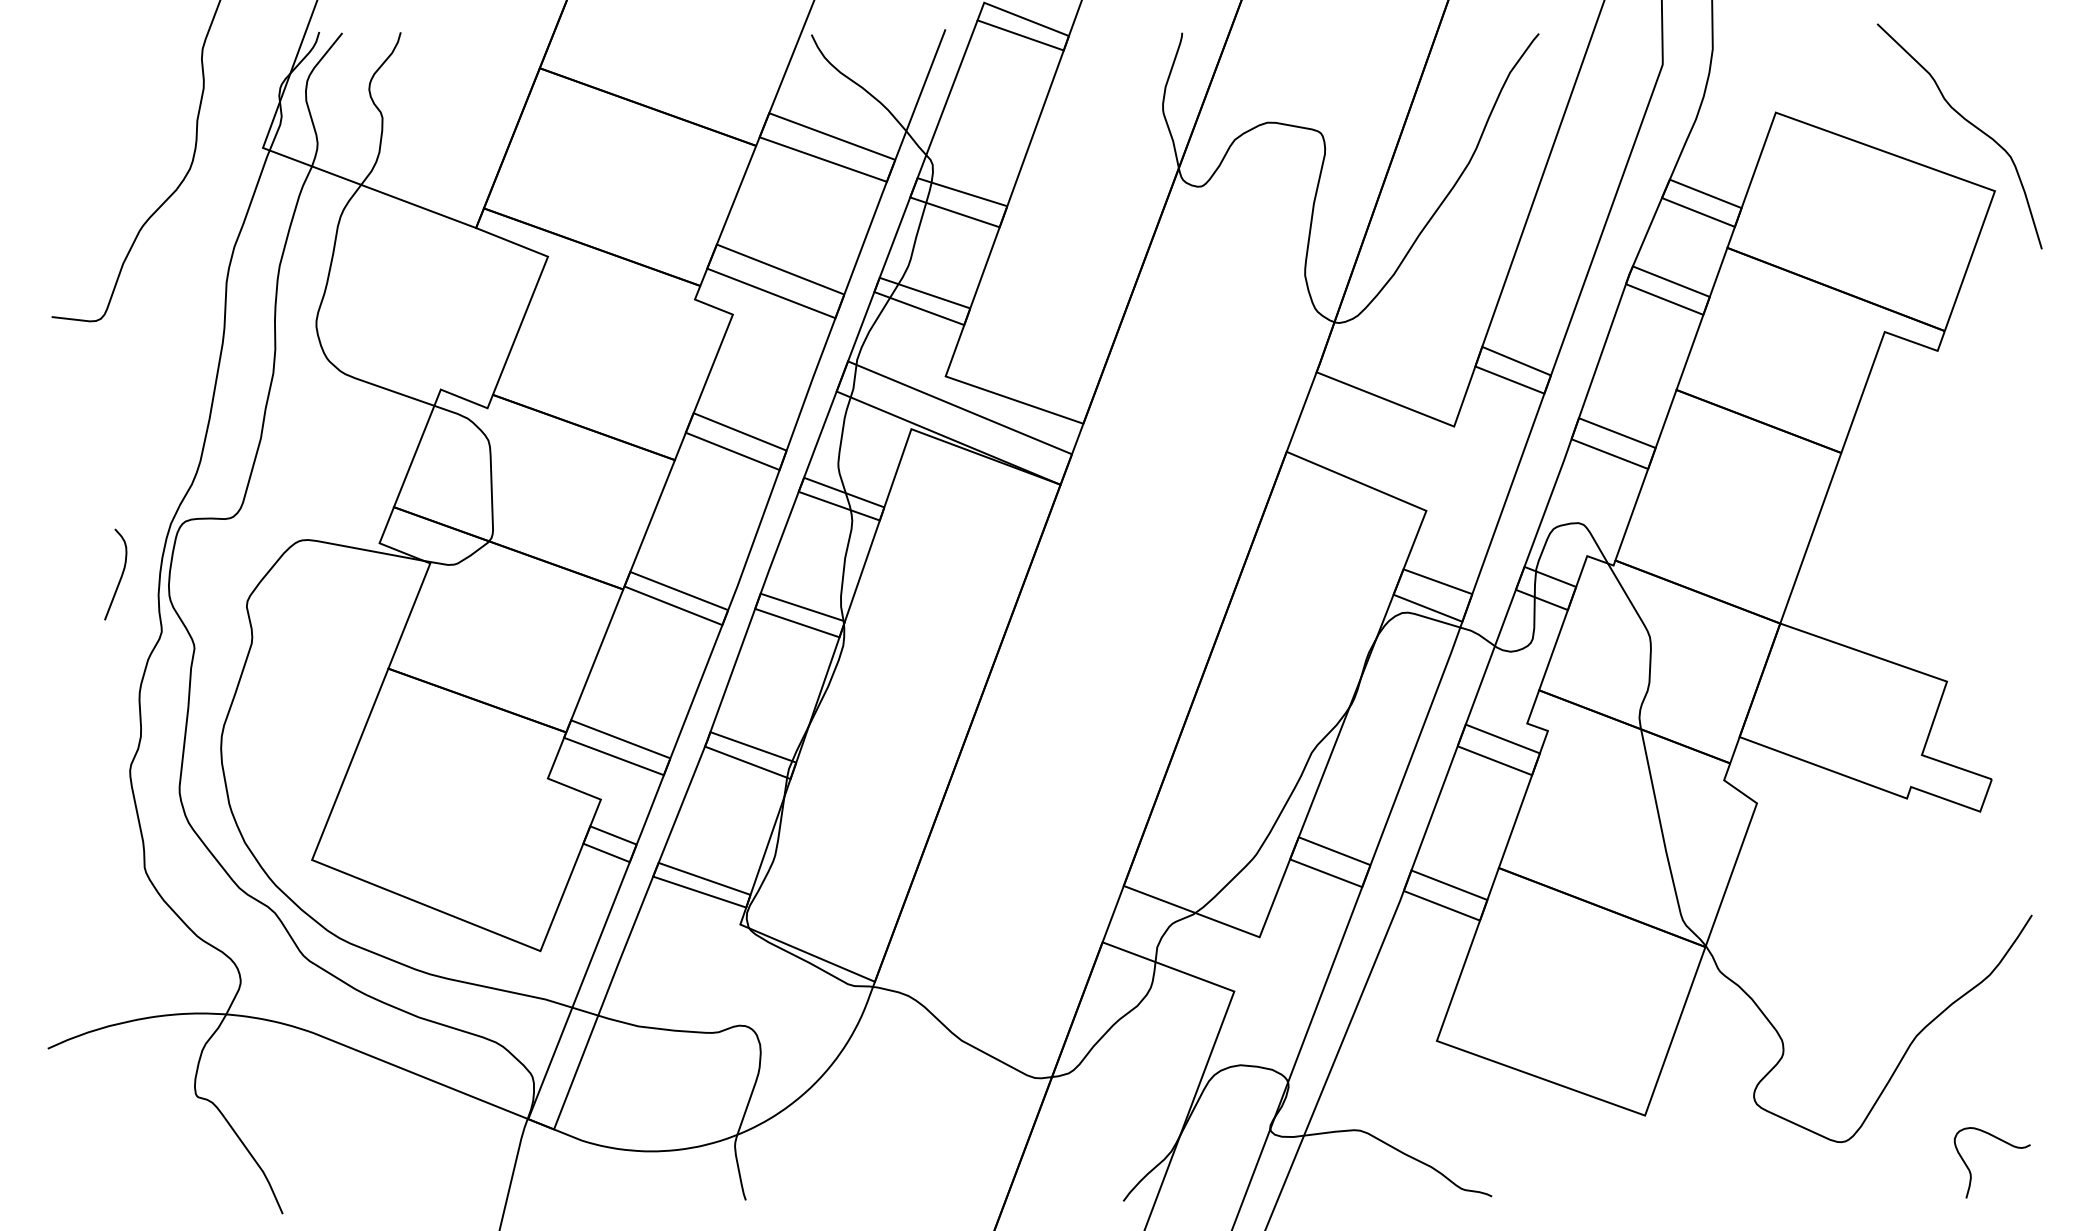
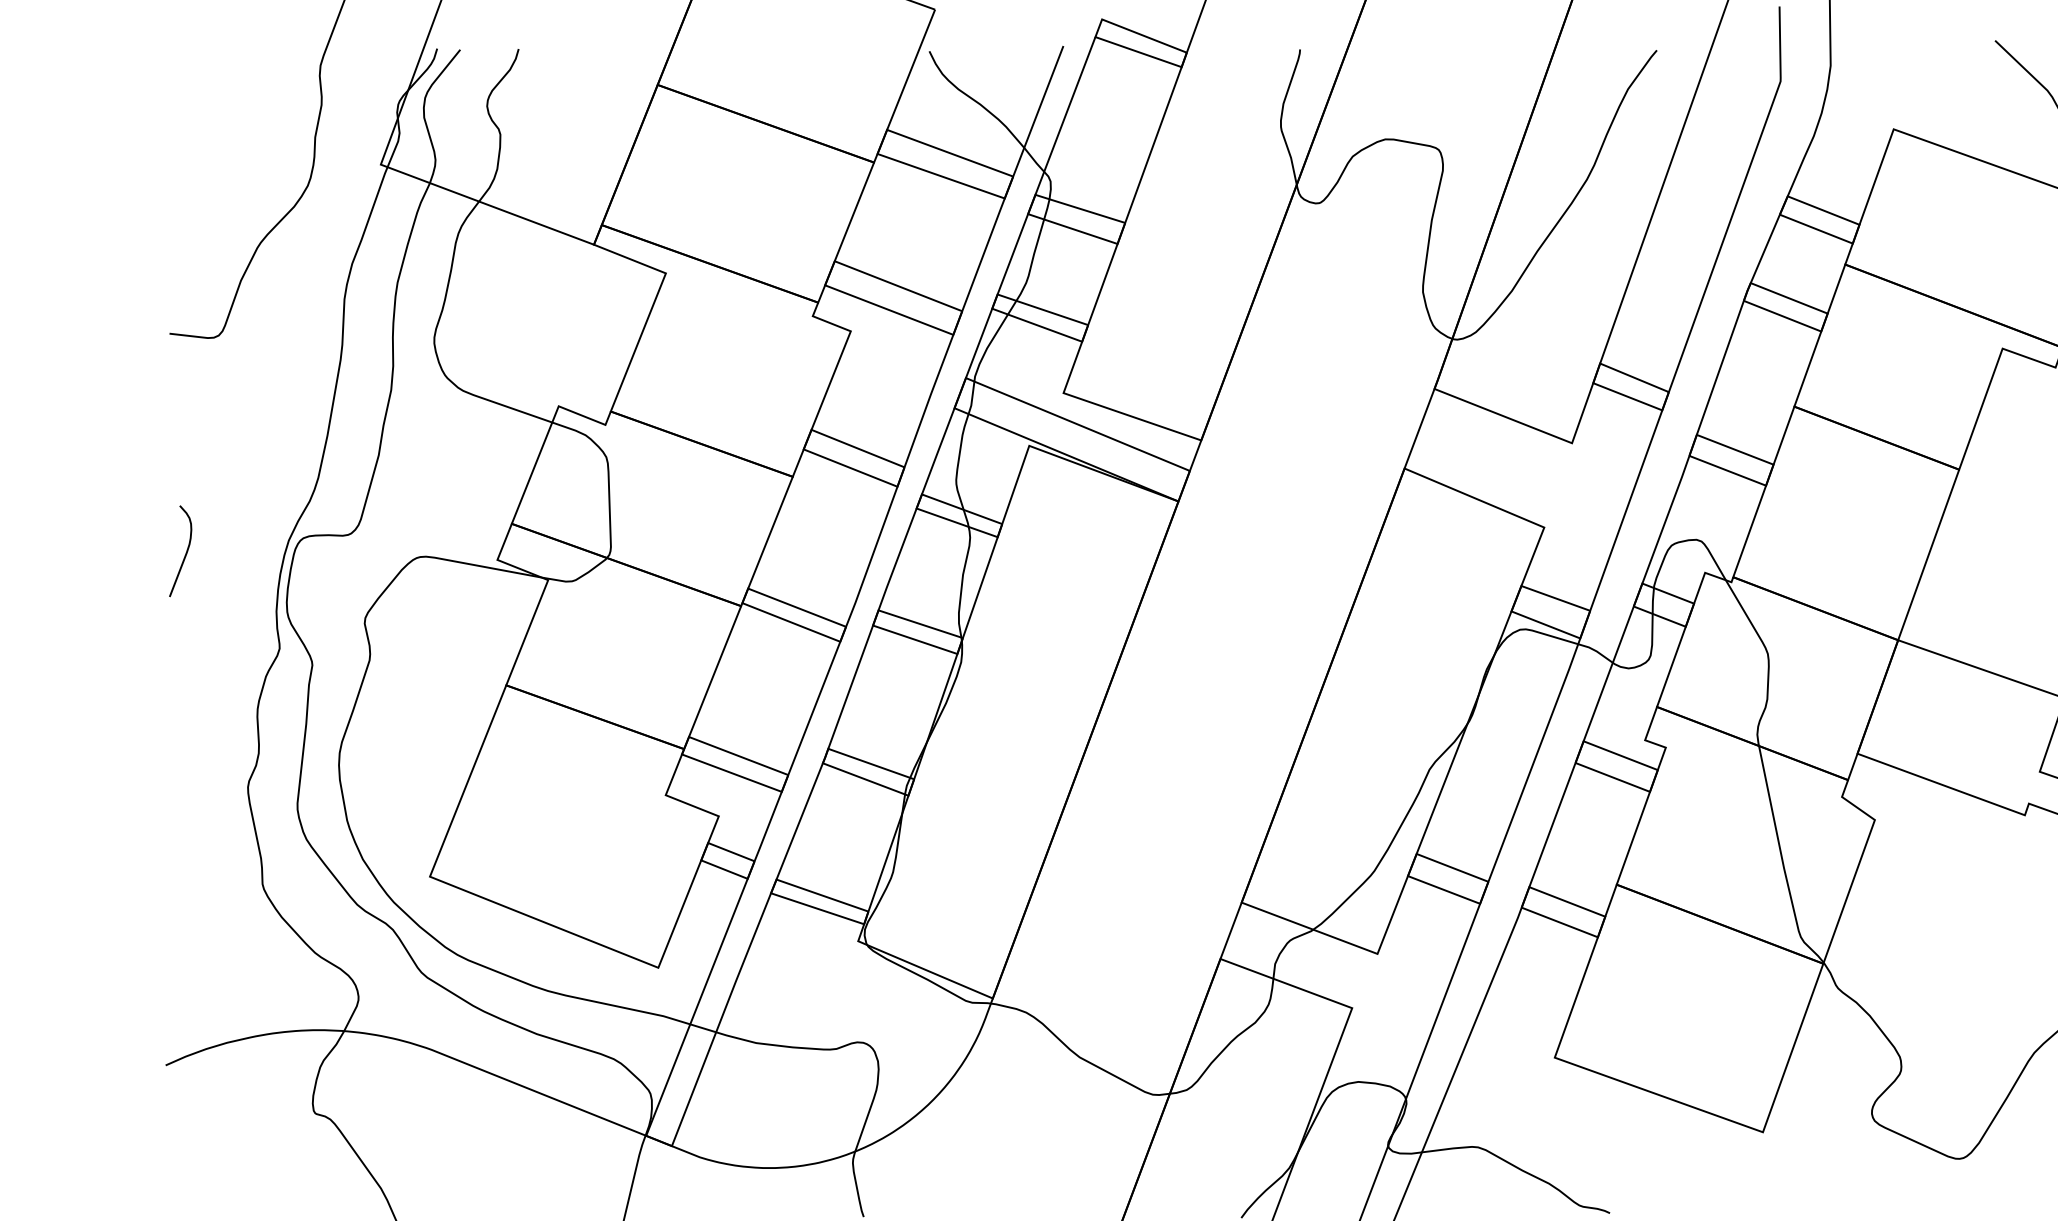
curve: (120, 576) -> (185, 553), moved

